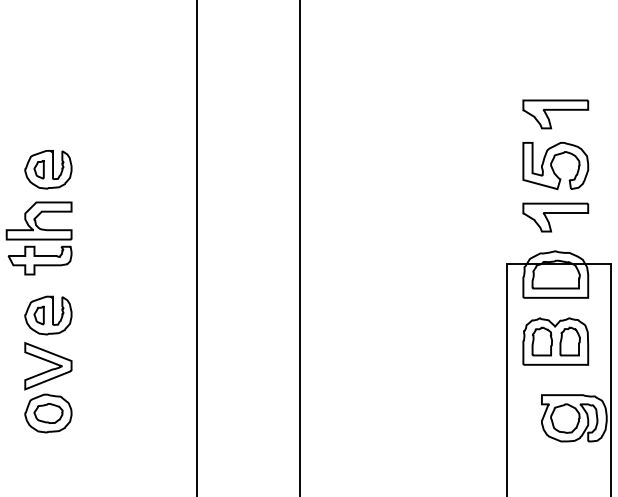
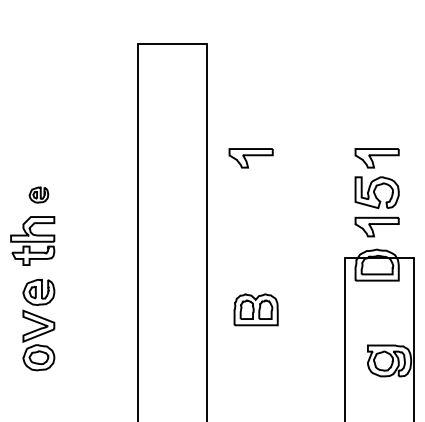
part: (365, 114) -> (250, 158), added
part: (47, 168) -> (38, 194), size x0.6
part: (554, 341) -> (255, 309), moved

